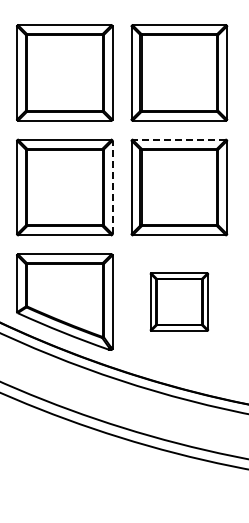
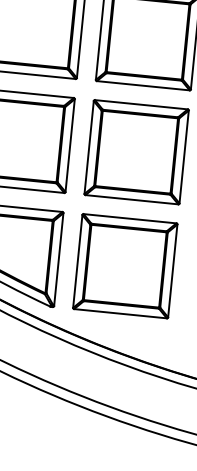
line: (179, 139) -> (141, 104), dashed -> solid
line: (112, 187) -> (70, 145), dashed -> solid
part: (179, 301) -> (125, 265), size x1.67

